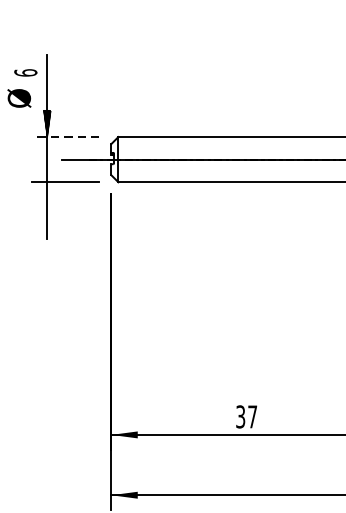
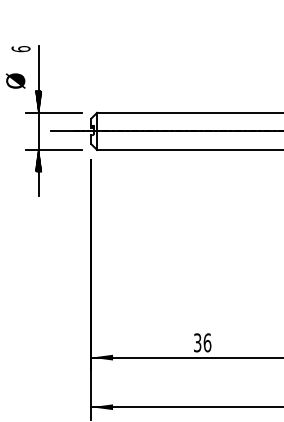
text: (25, 73) -> (20, 49), moved
line: (65, 136) -> (53, 112), dashed -> solid
hatch: (47, 195) -> (38, 160), added
text: (252, 416) -> (207, 342), 37 -> 36

